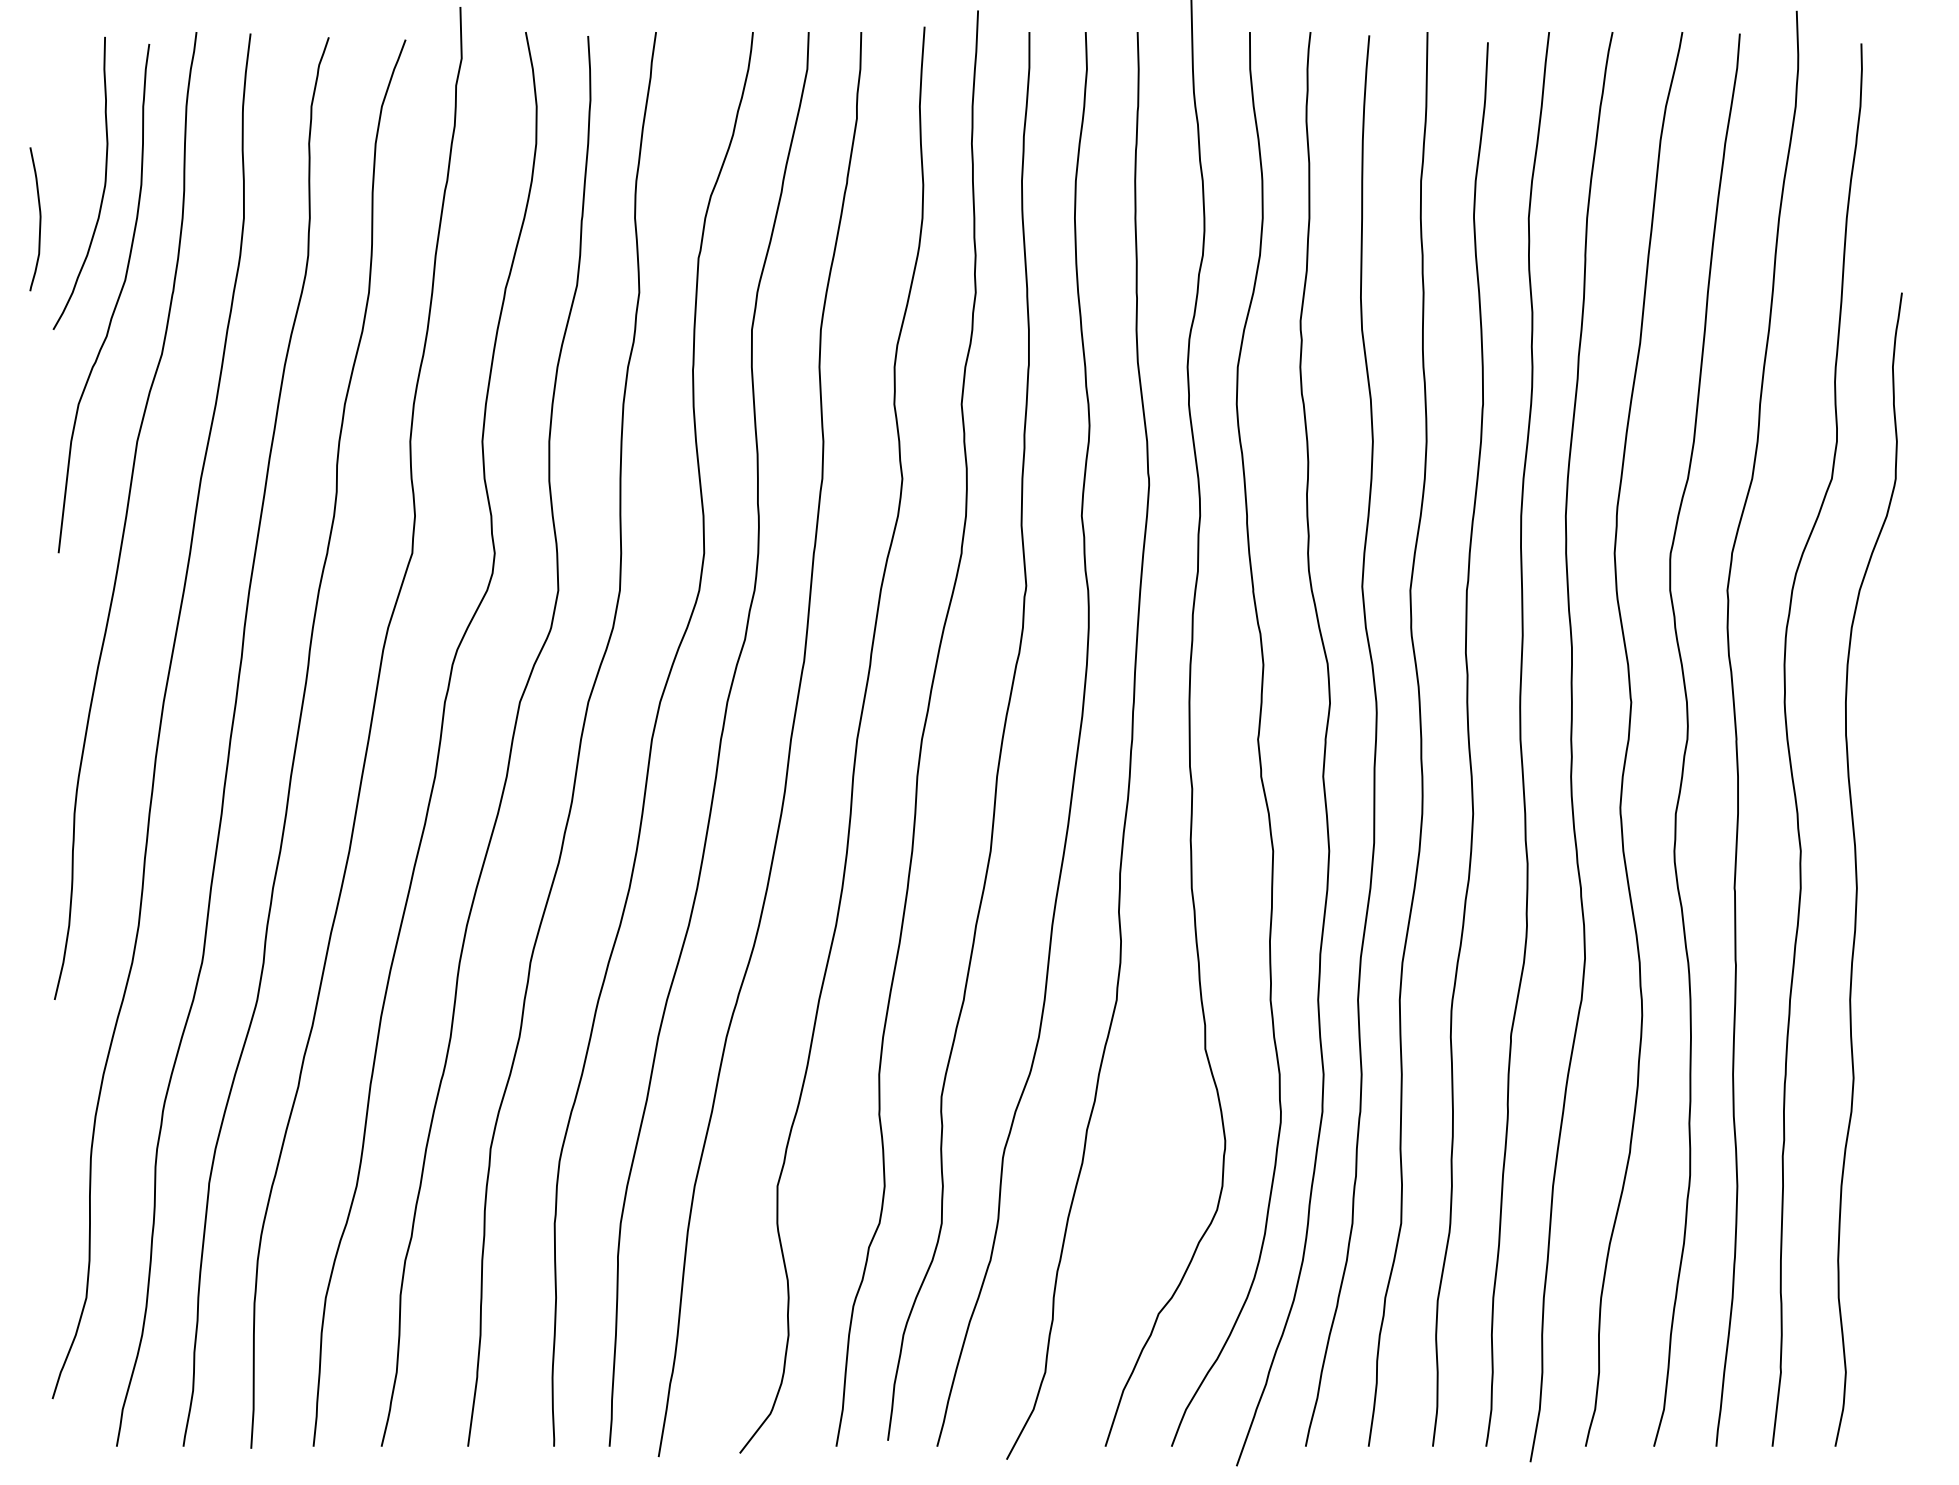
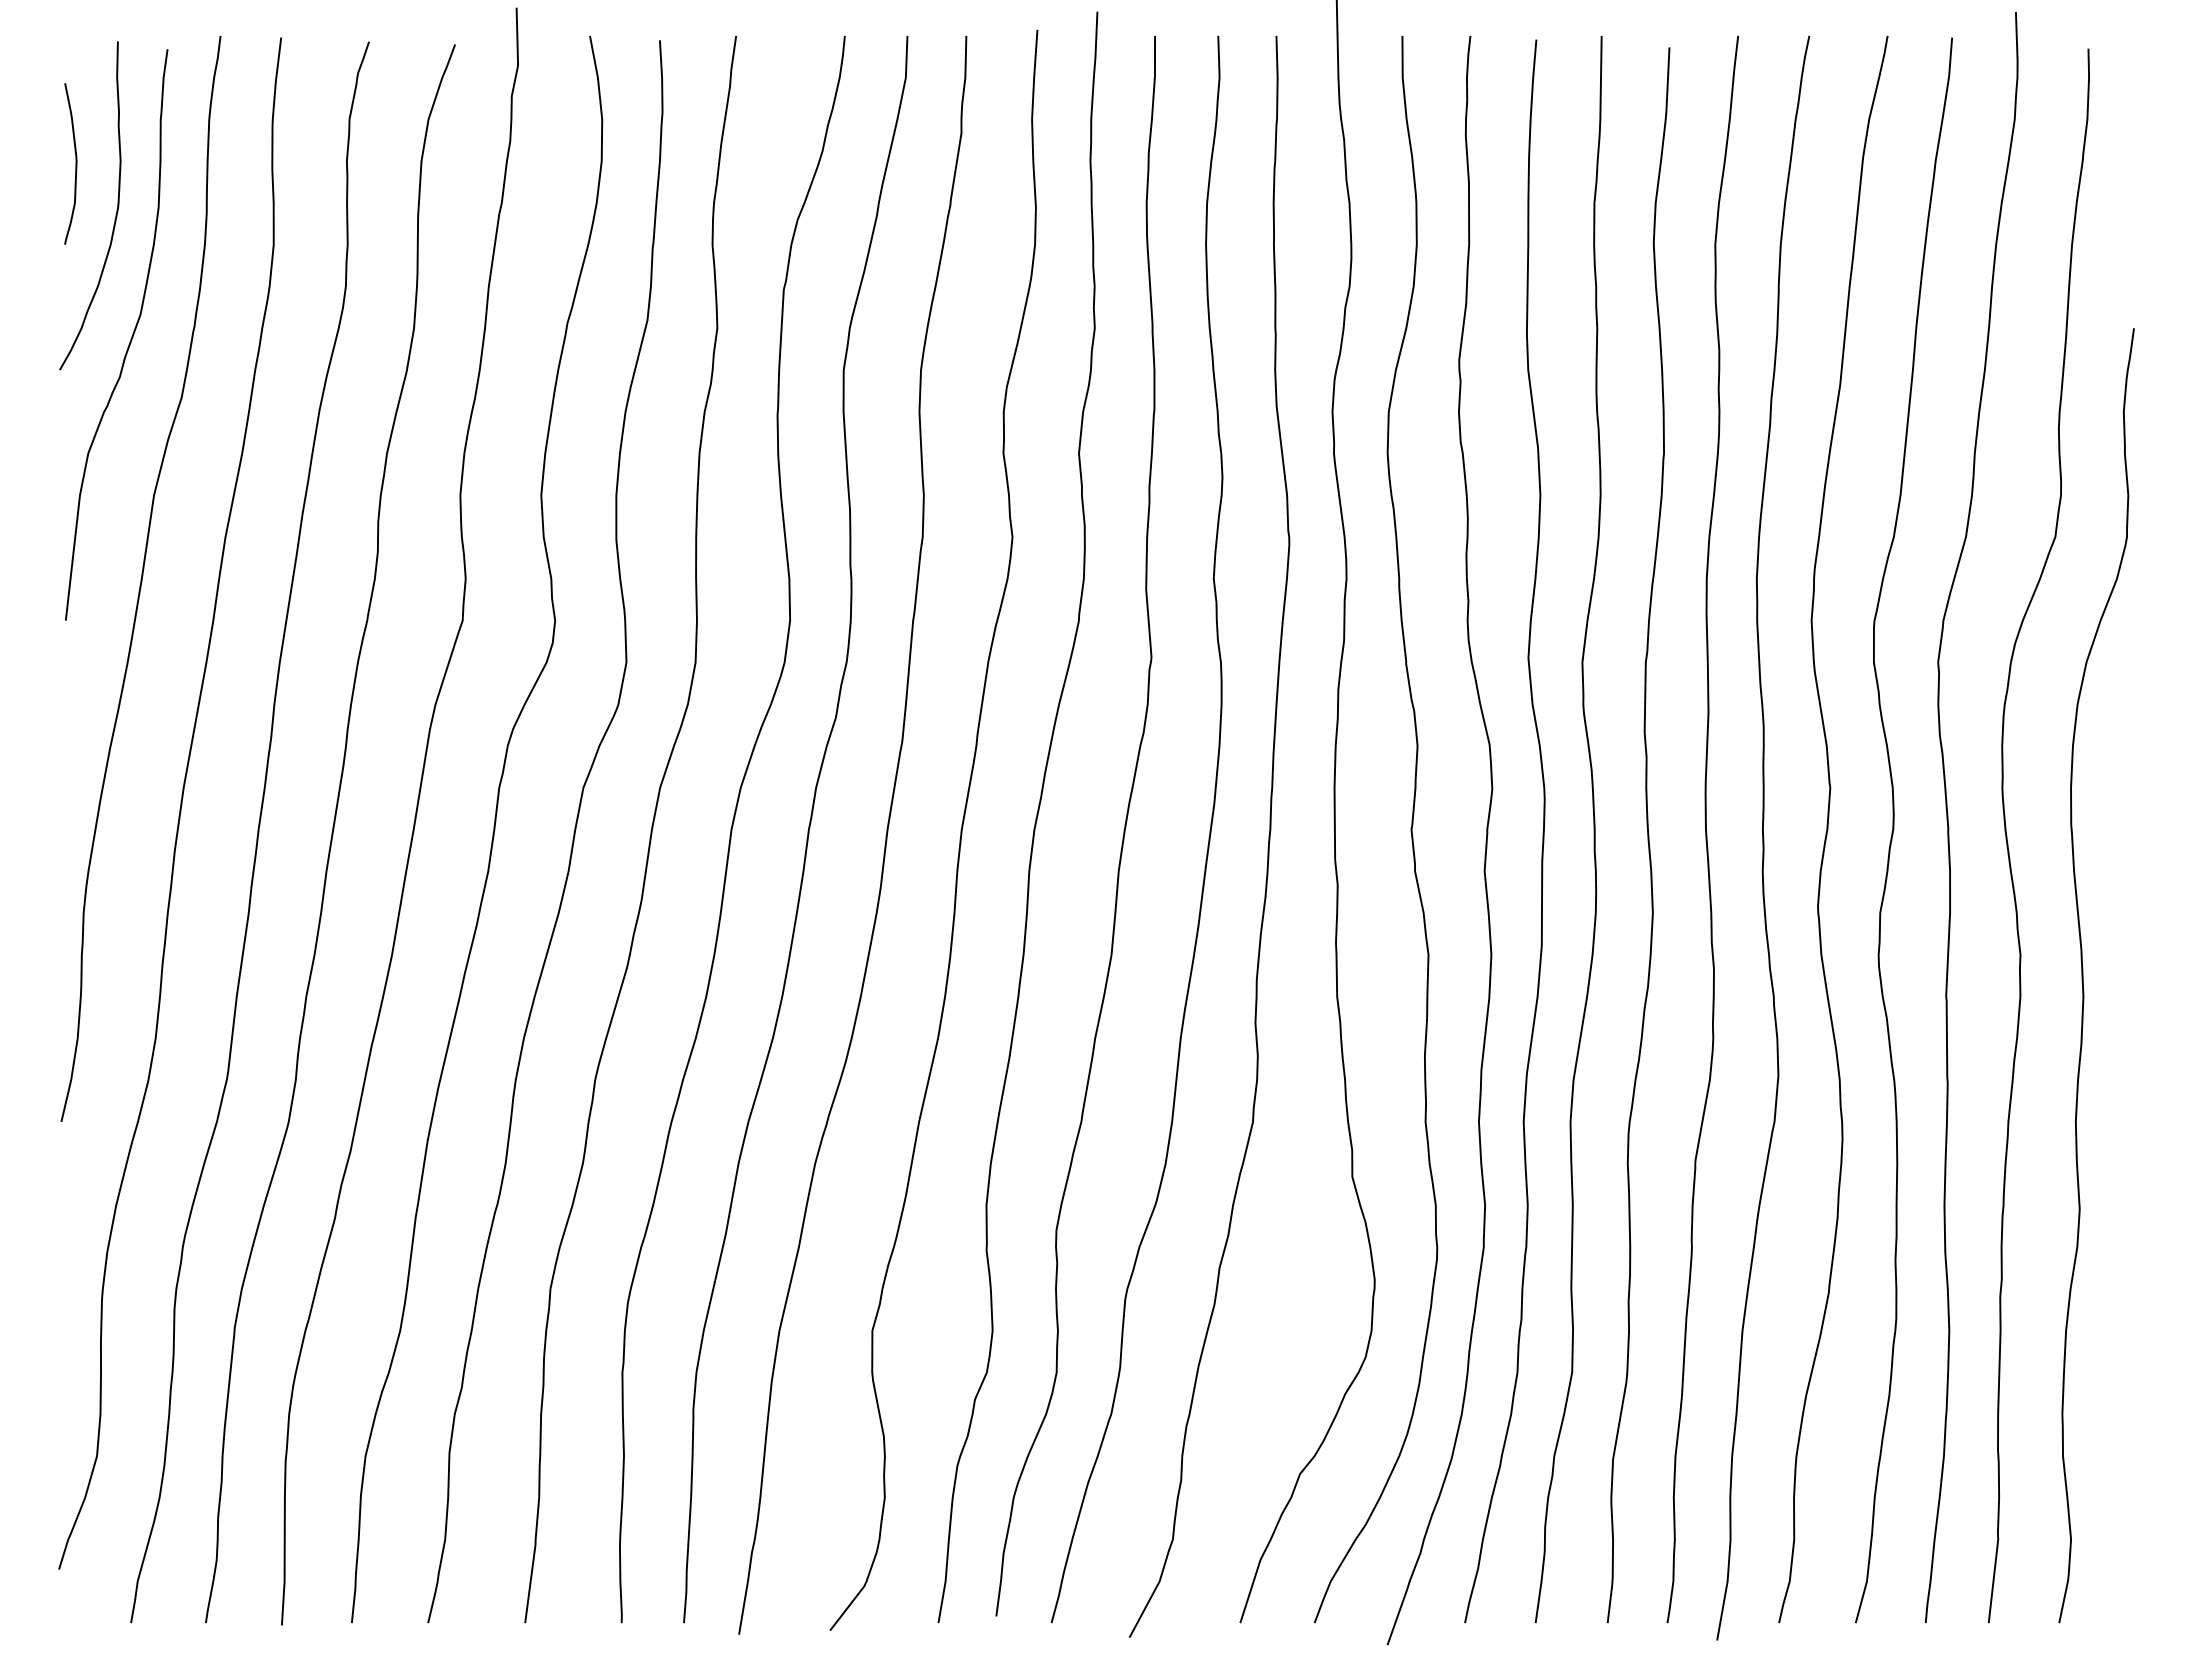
curve: (39, 218) -> (75, 163), moved

